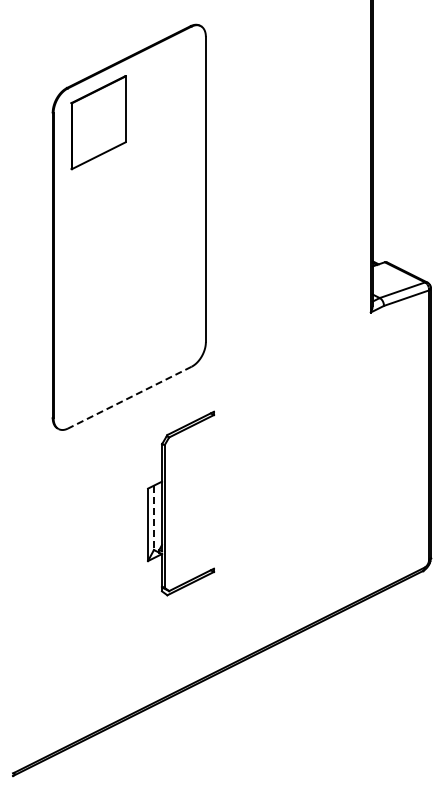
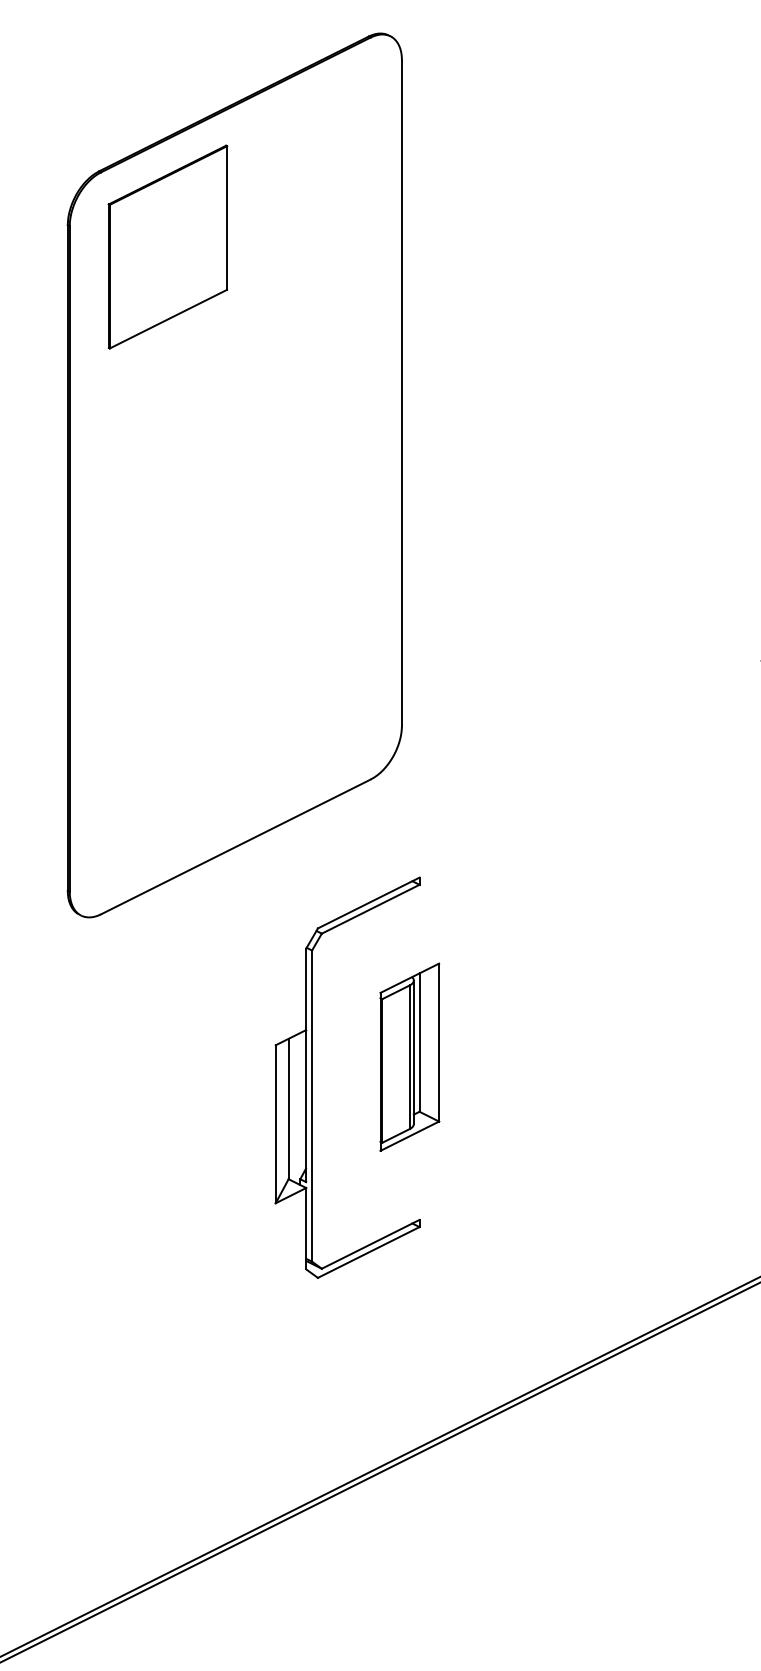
line: (129, 397) -> (235, 846), dashed -> solid
part: (209, 493) -> (409, 1055), added
line: (153, 518) -> (287, 1110), dashed -> solid

